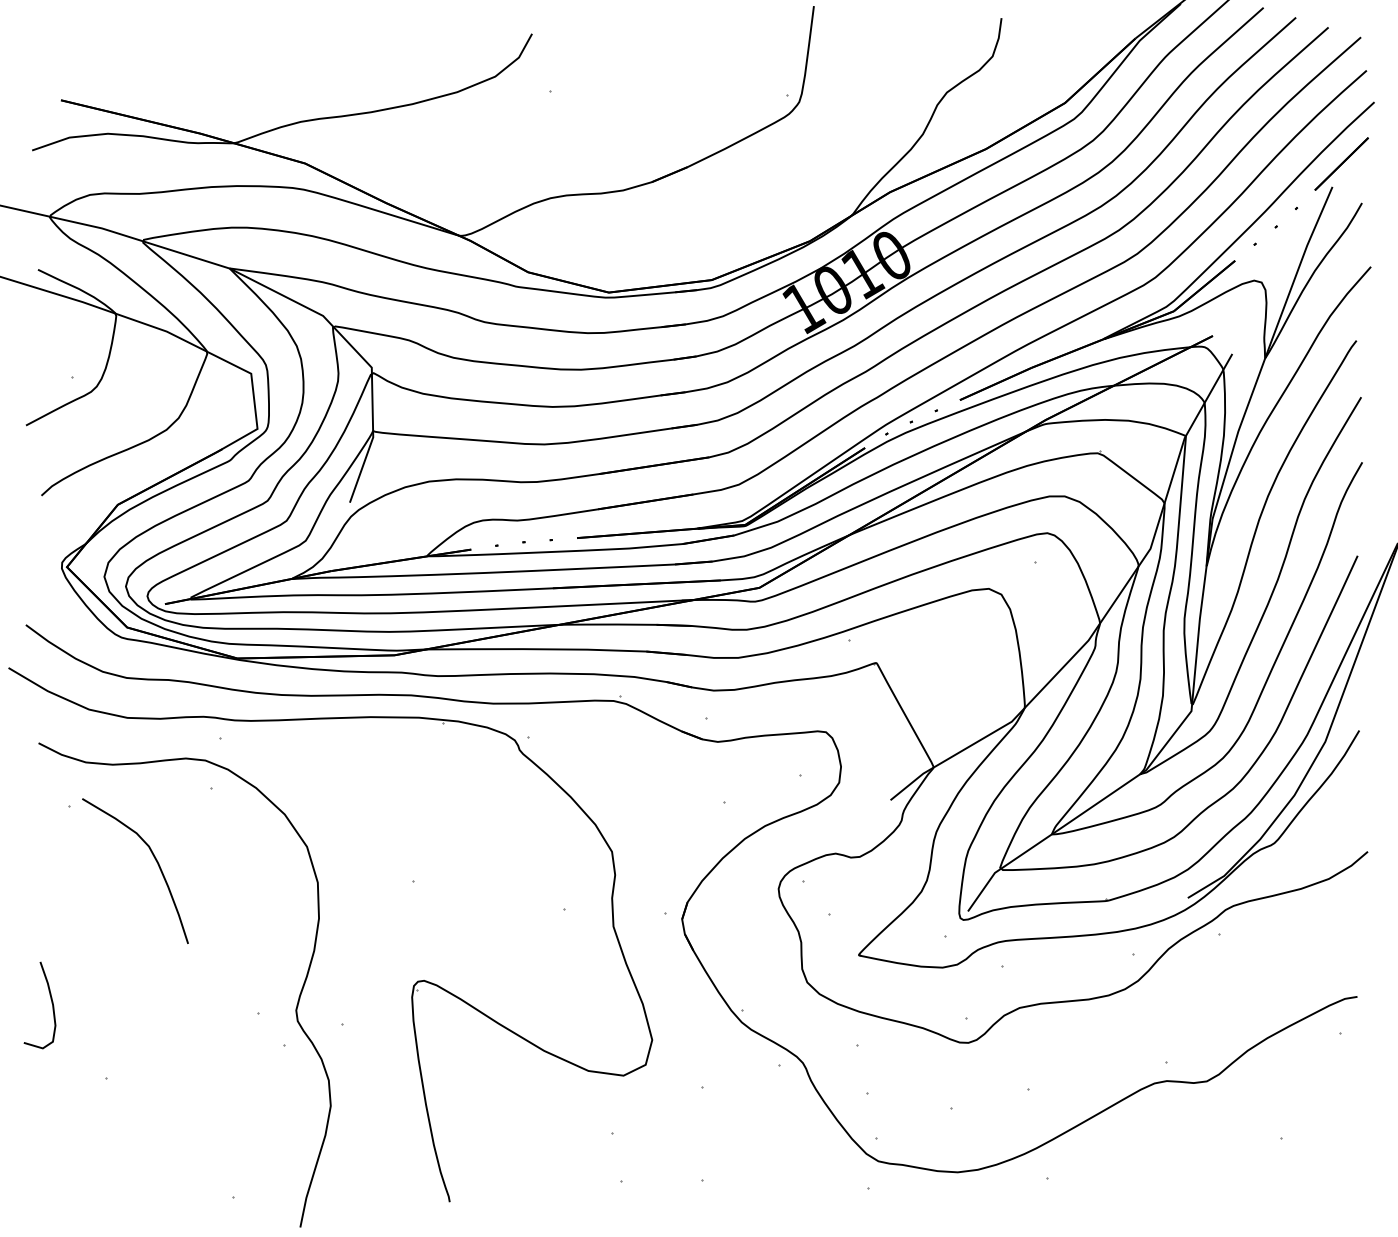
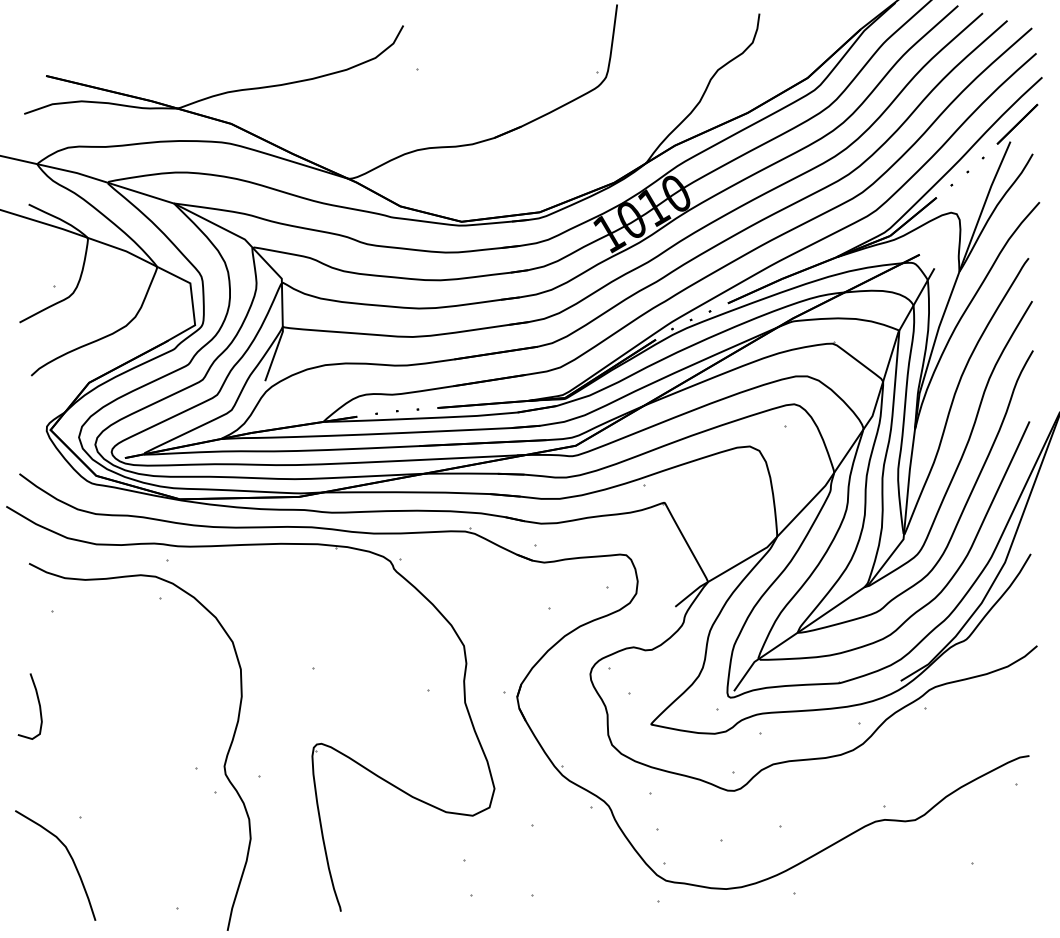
curve: (155, 860) -> (70, 857), moved
curve: (51, 1002) -> (38, 704), moved

